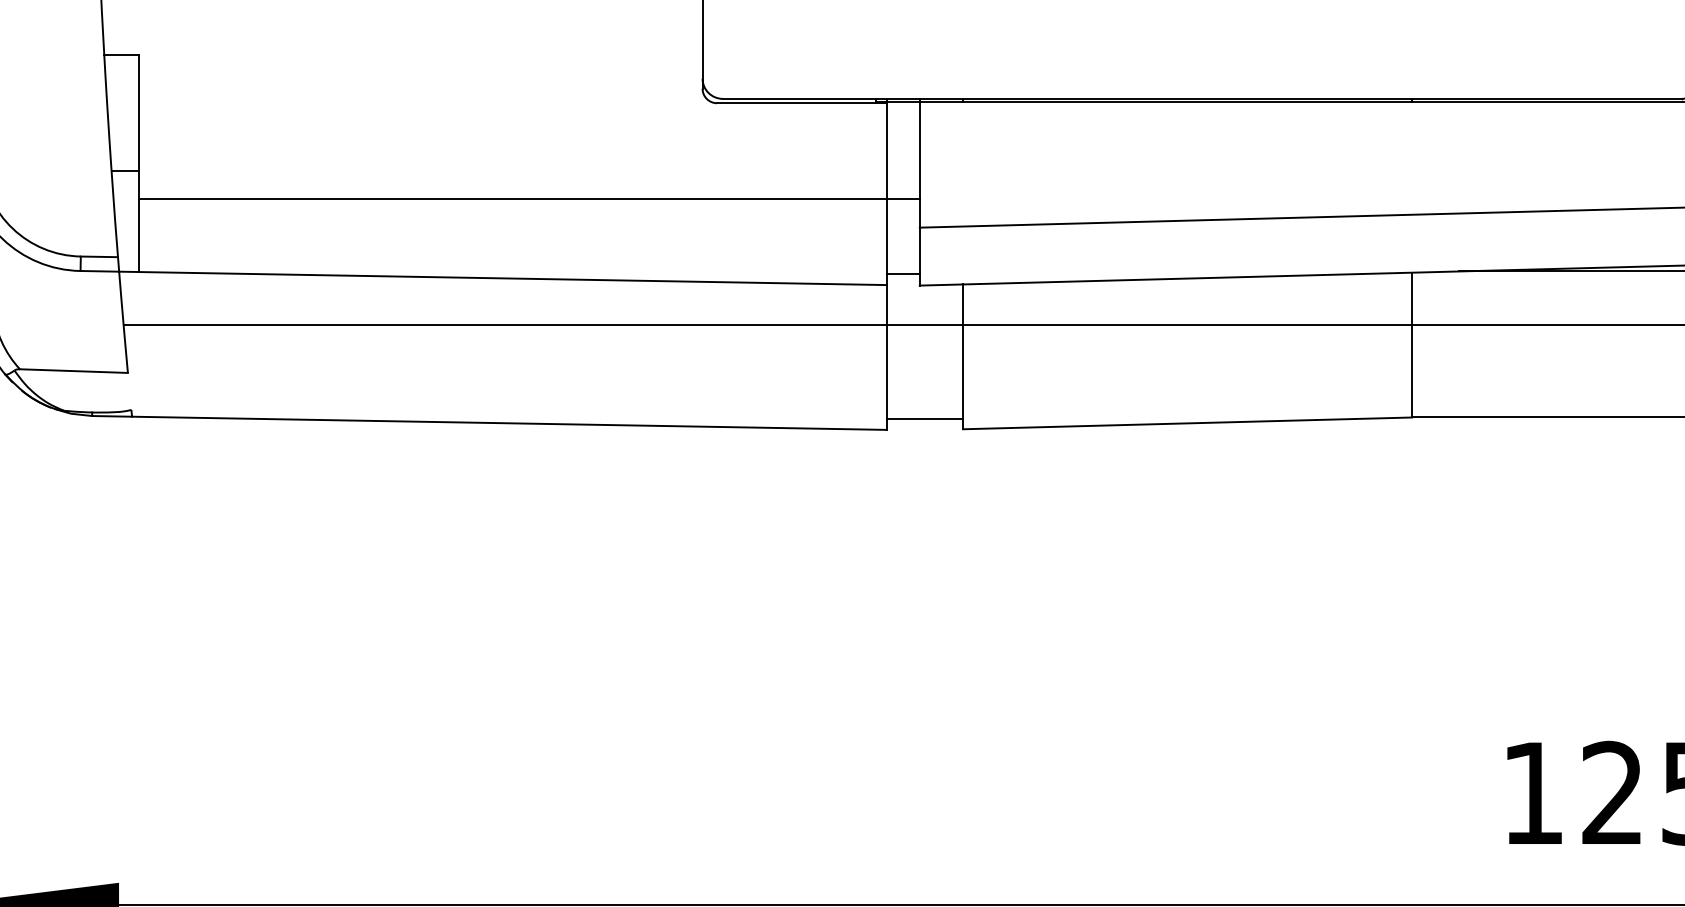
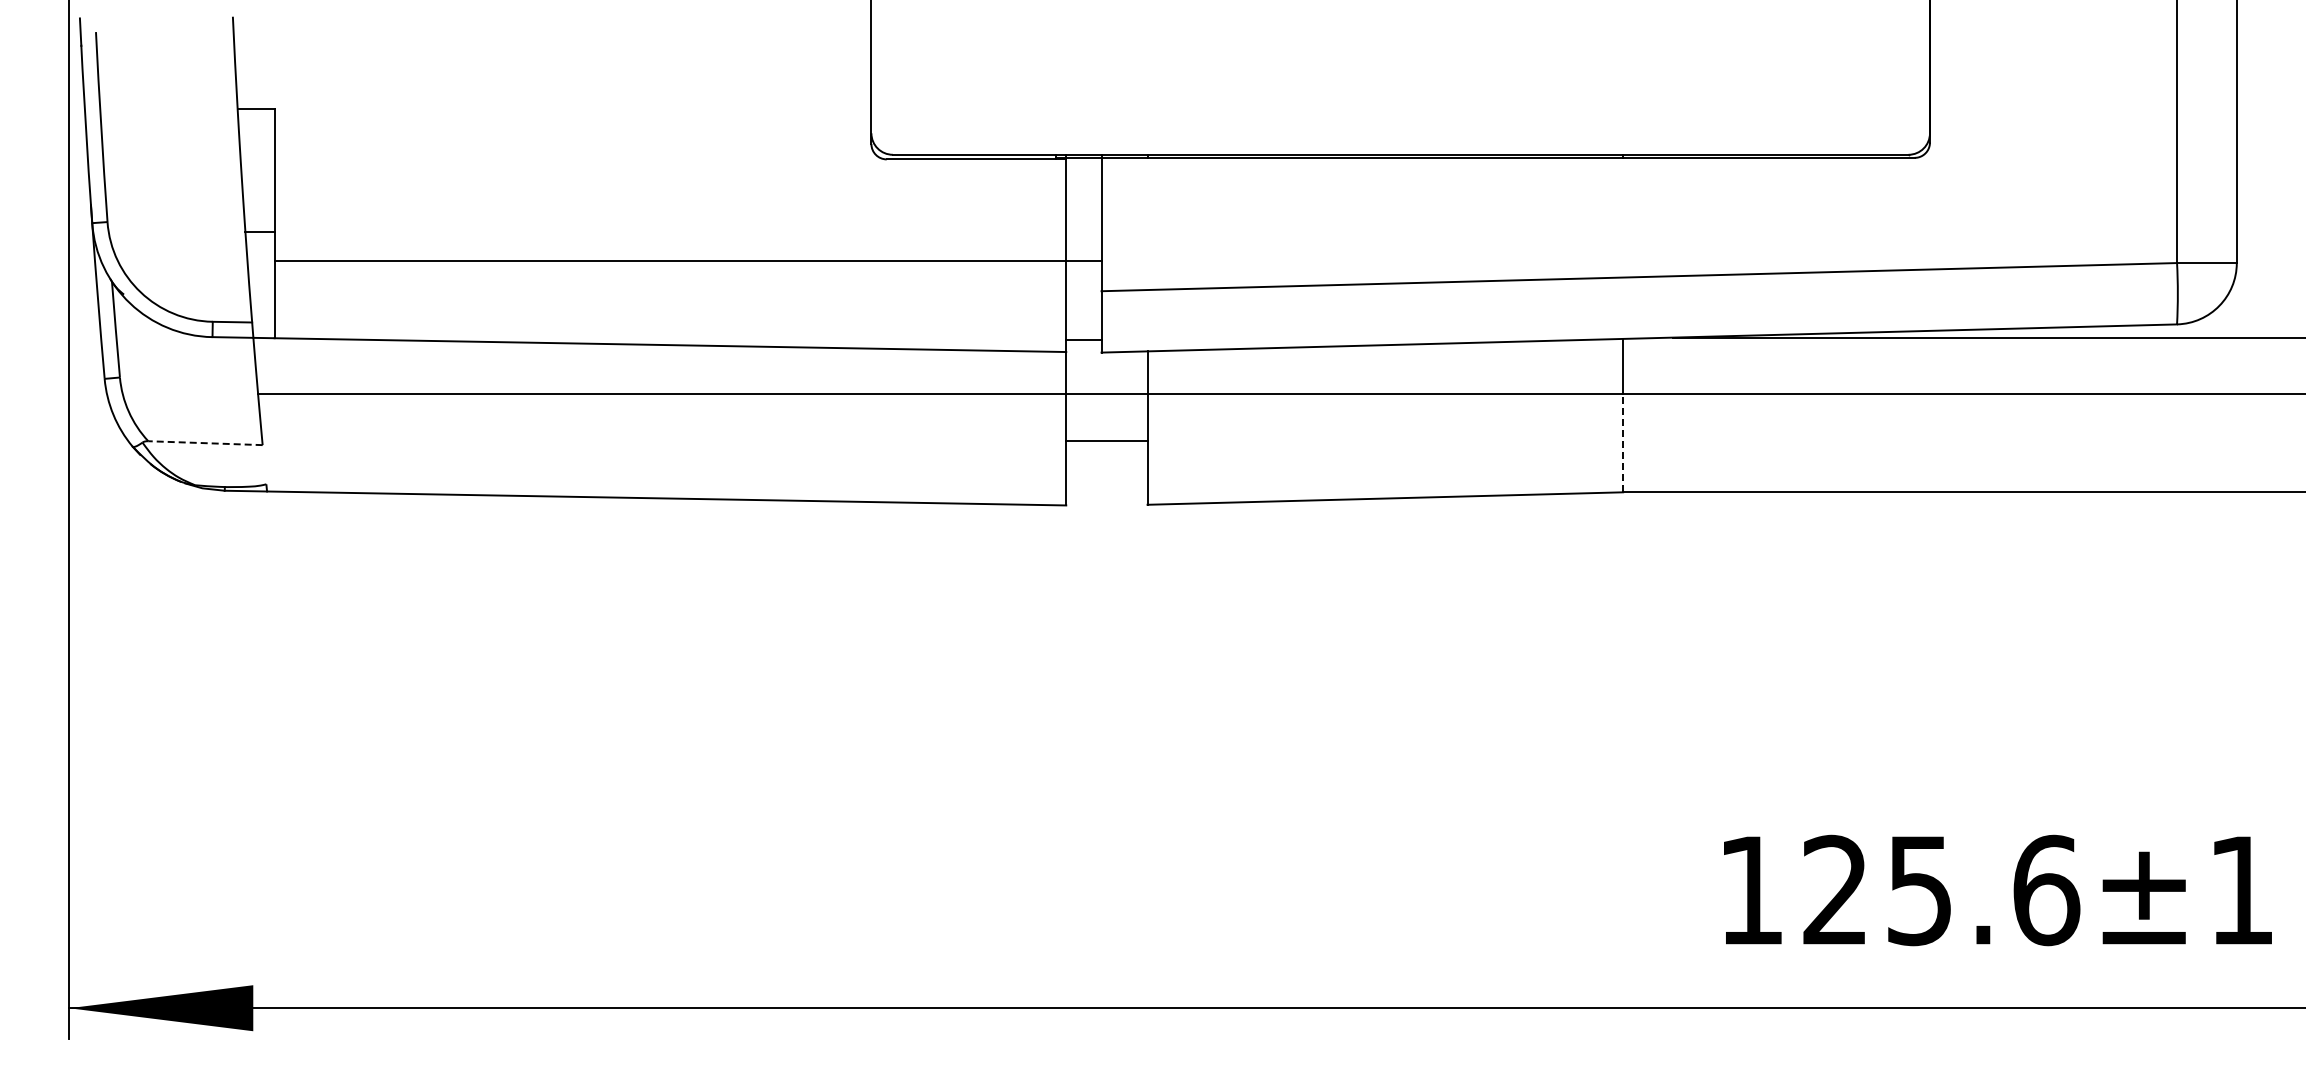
line: (1412, 370) -> (1623, 442), solid -> dashed
line: (73, 371) -> (205, 443), solid -> dashed
line: (924, 418) -> (1106, 440), moved

